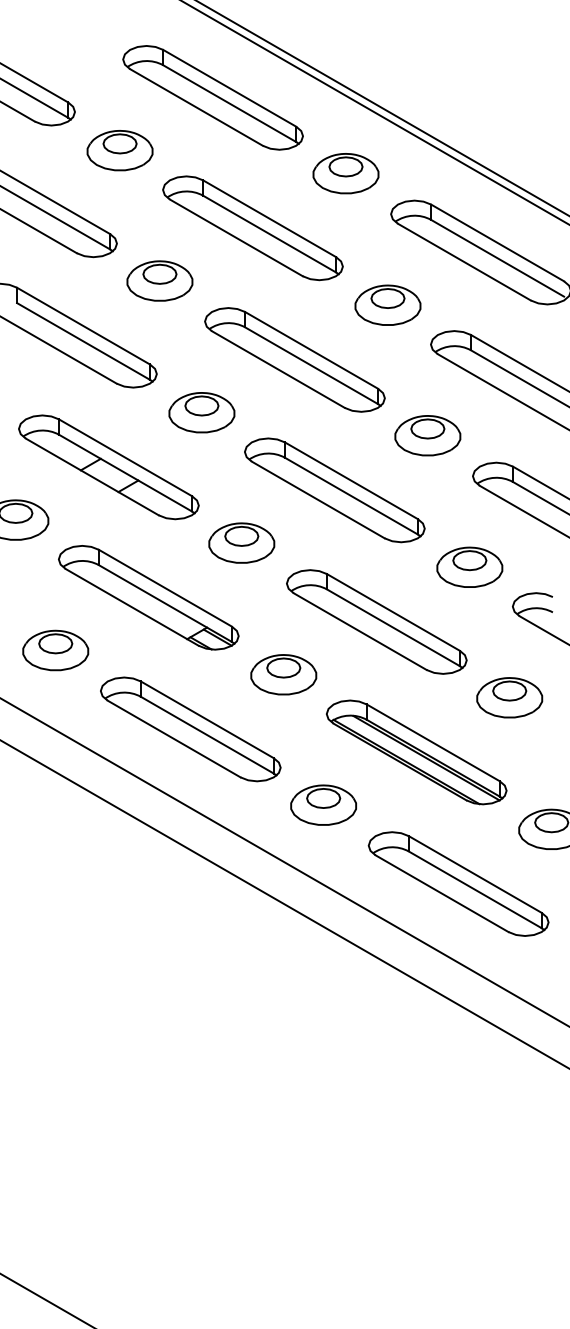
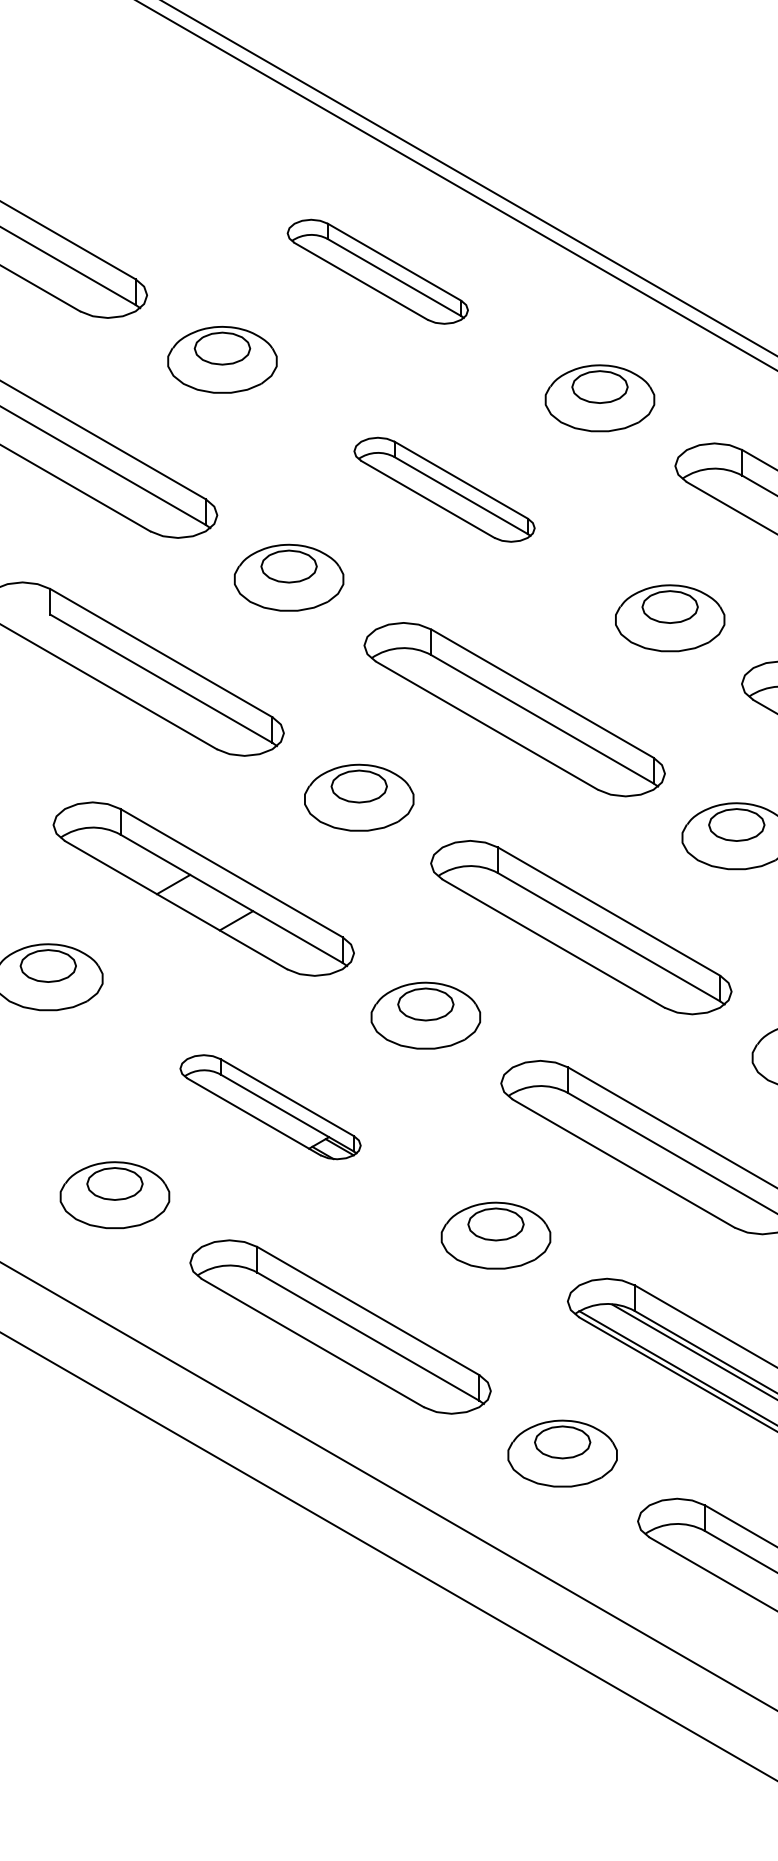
part: (212, 97) -> (376, 271), size x0.6
part: (252, 228) -> (443, 490), size x0.6
part: (148, 597) -> (269, 1106), size x0.6

